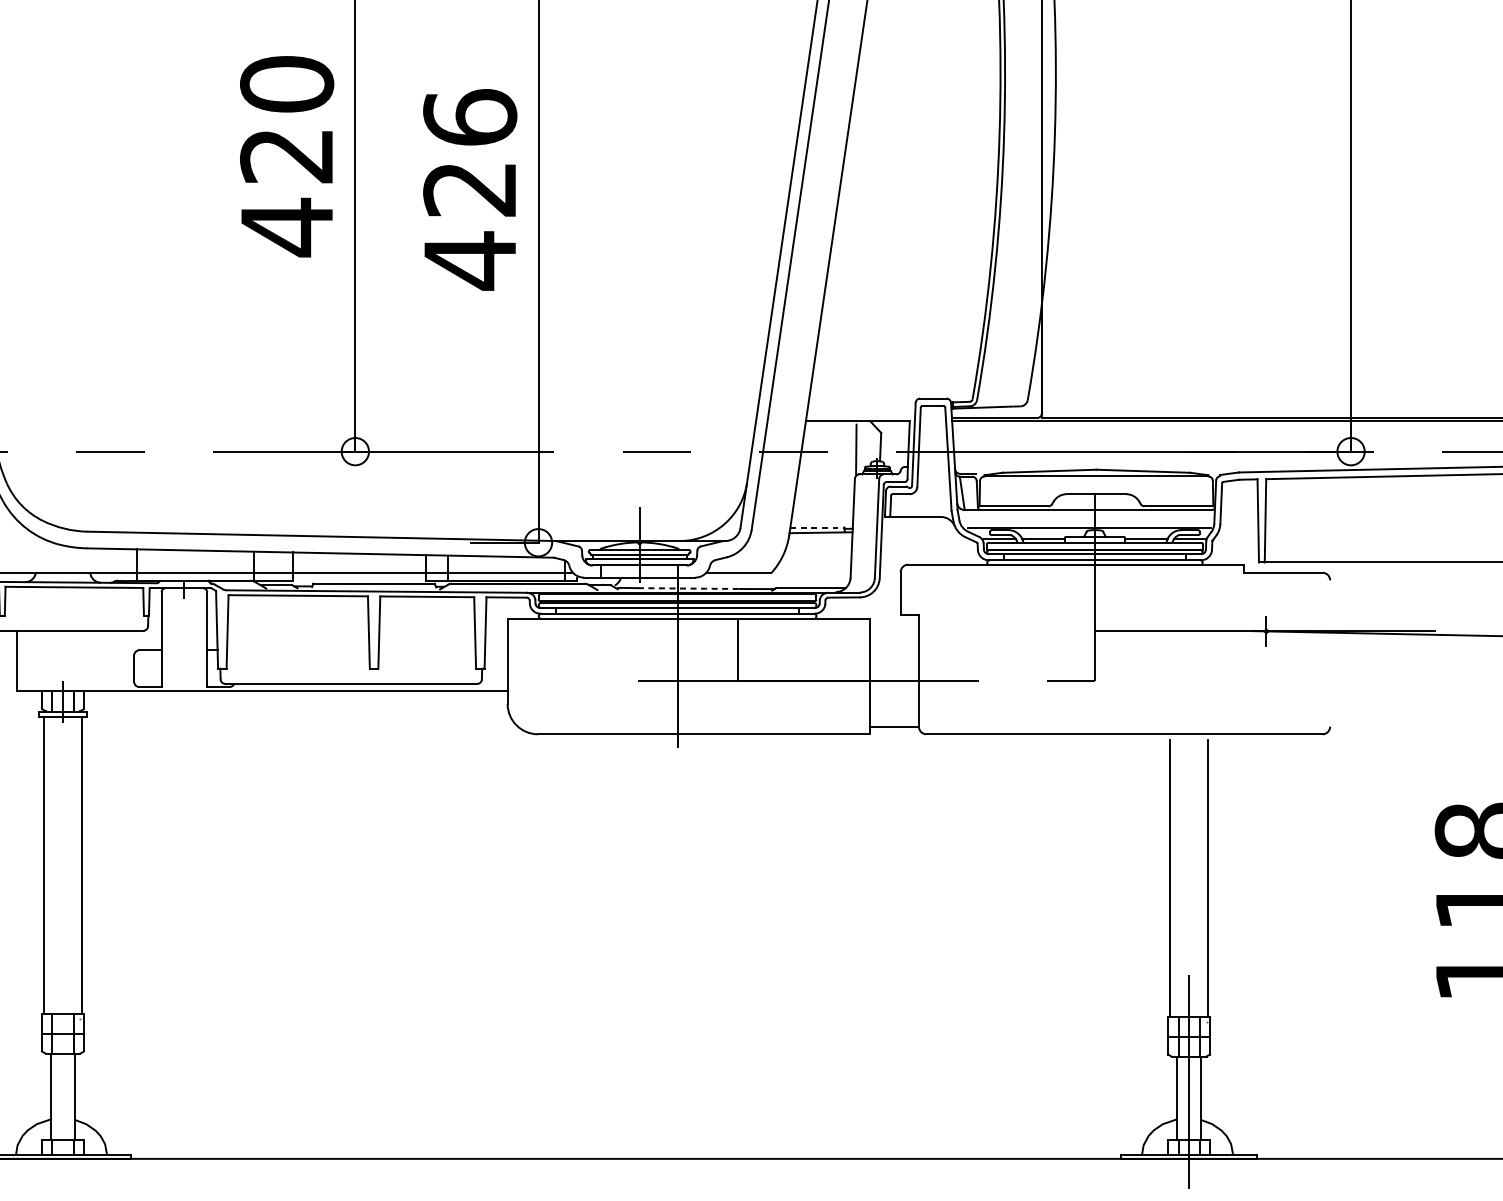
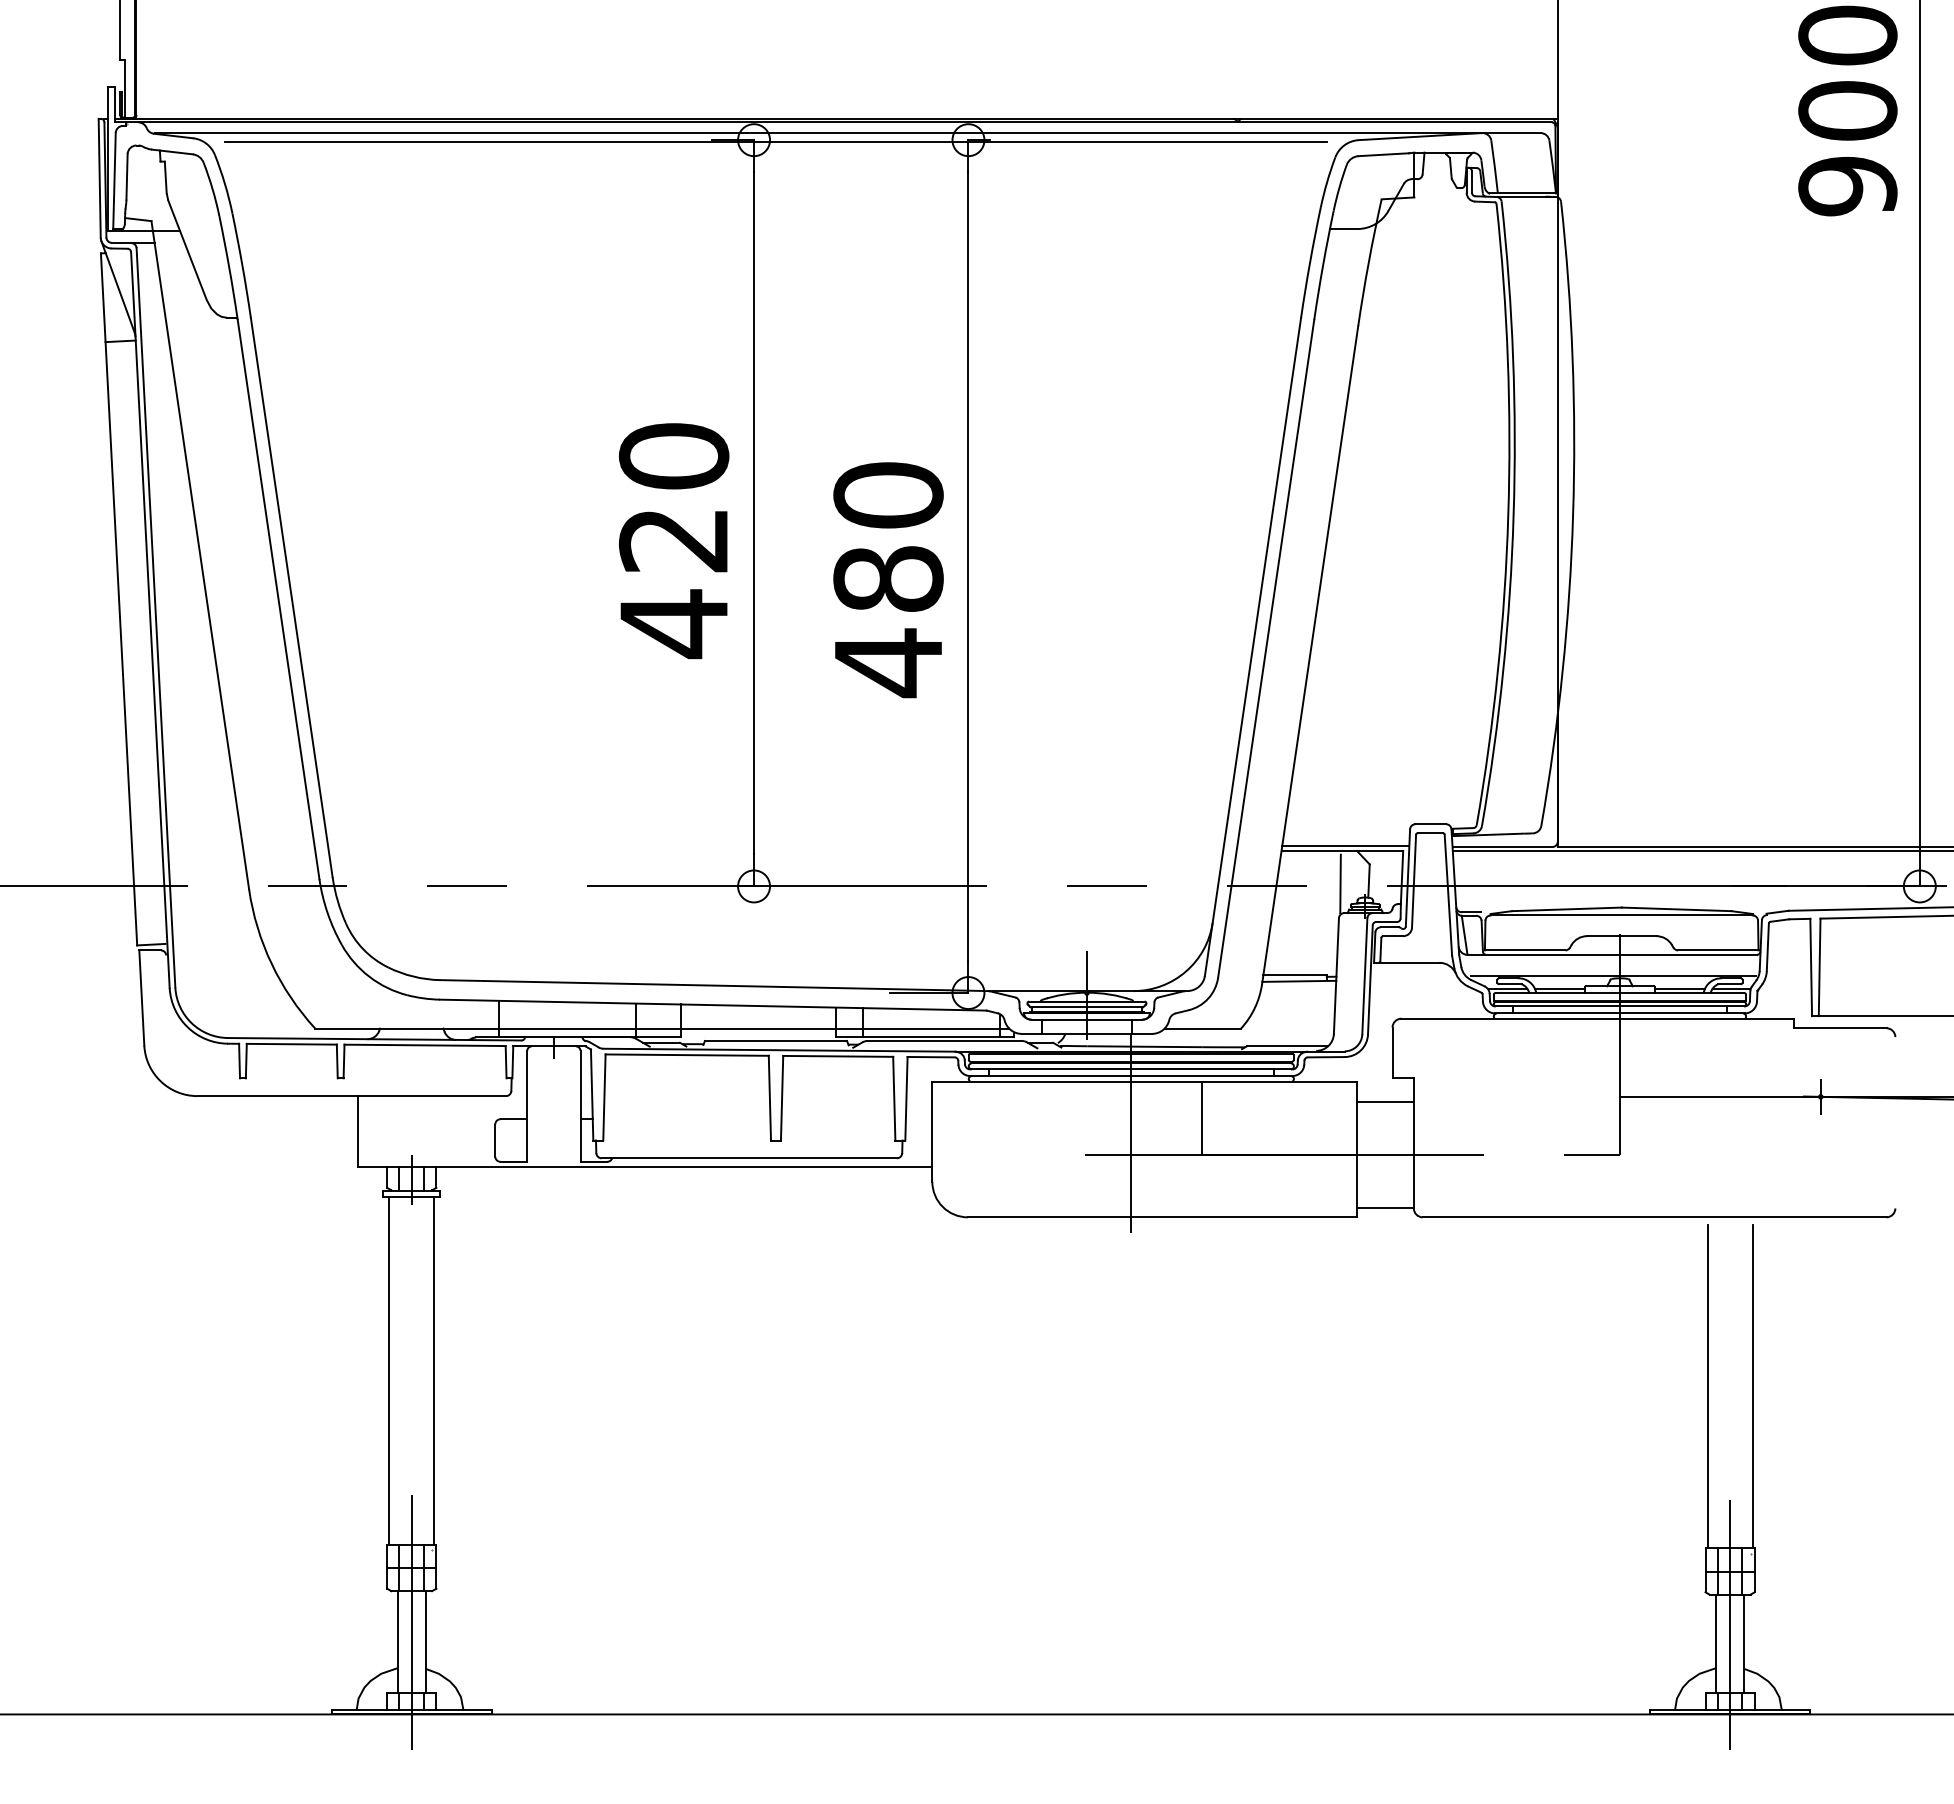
text: (470, 152) -> (888, 536), 426 -> 480
line: (860, 417) -> (1345, 846), added
line: (817, 527) -> (1295, 975), dashed -> solid
line: (688, 588) -> (1144, 1046), dashed -> solid
line: (894, 635) -> (1385, 1101), added
line: (62, 1079) -> (411, 1621), added

